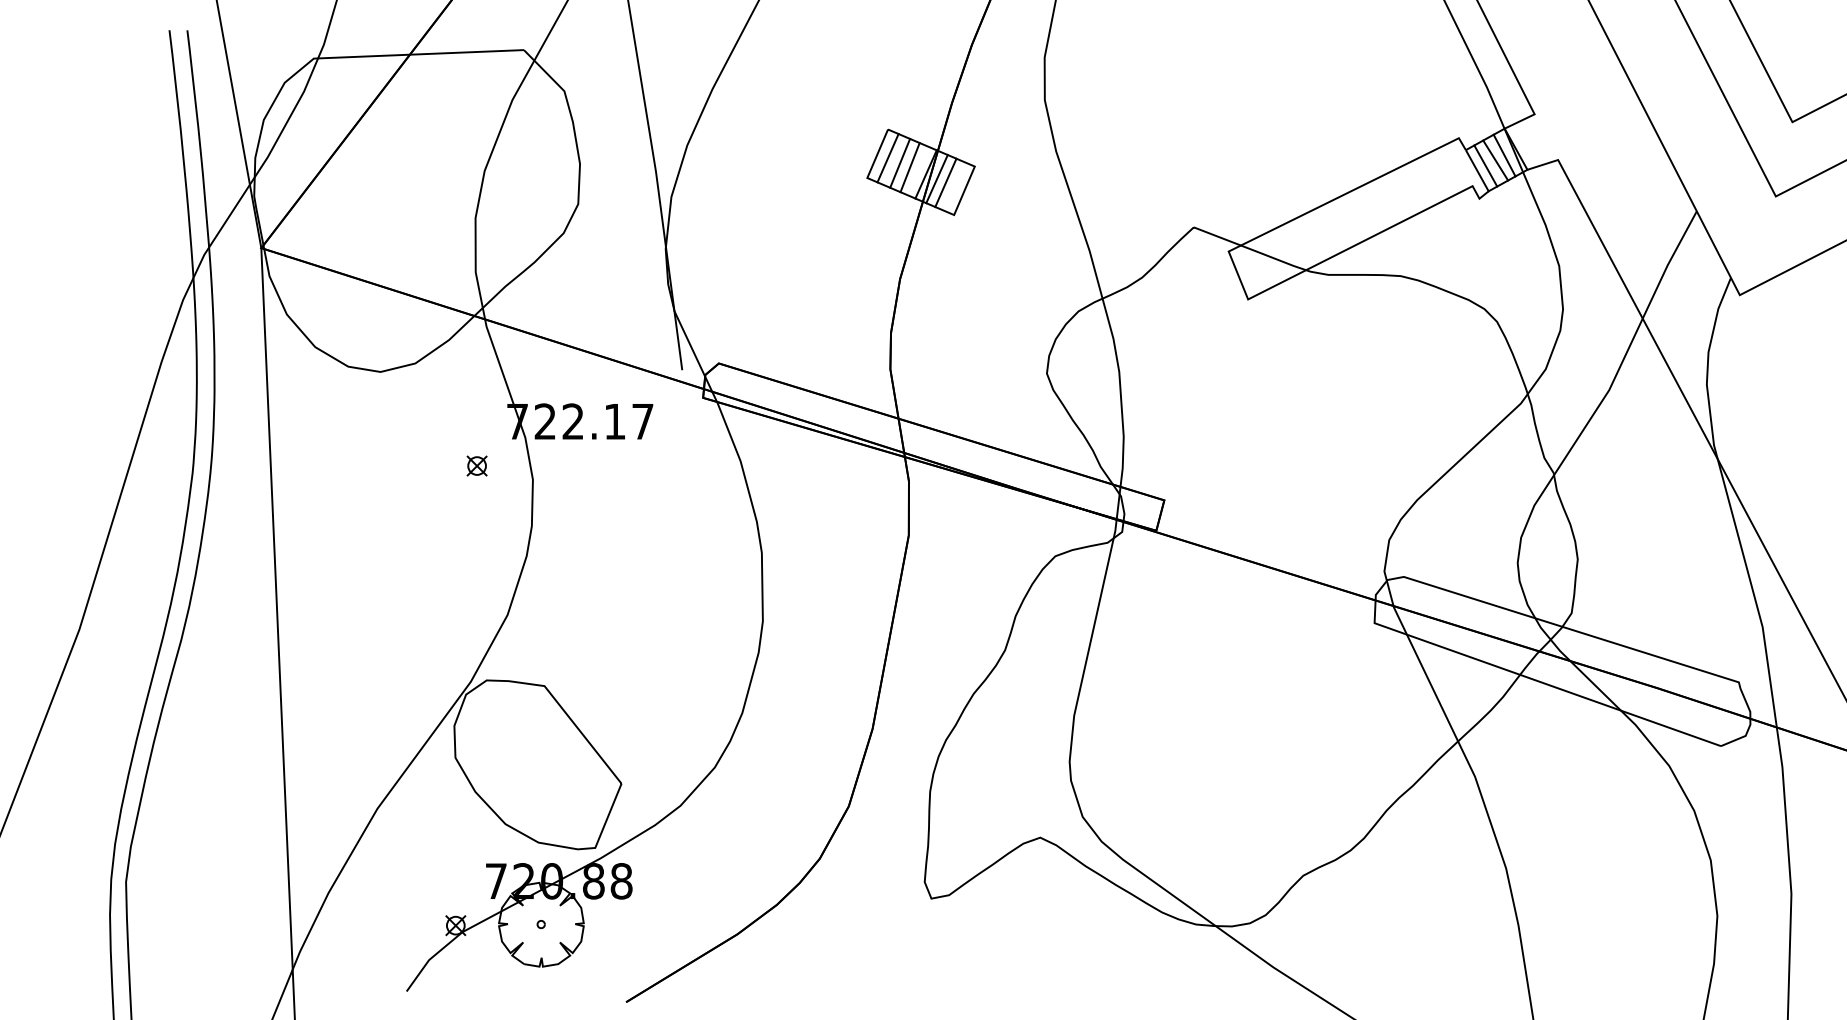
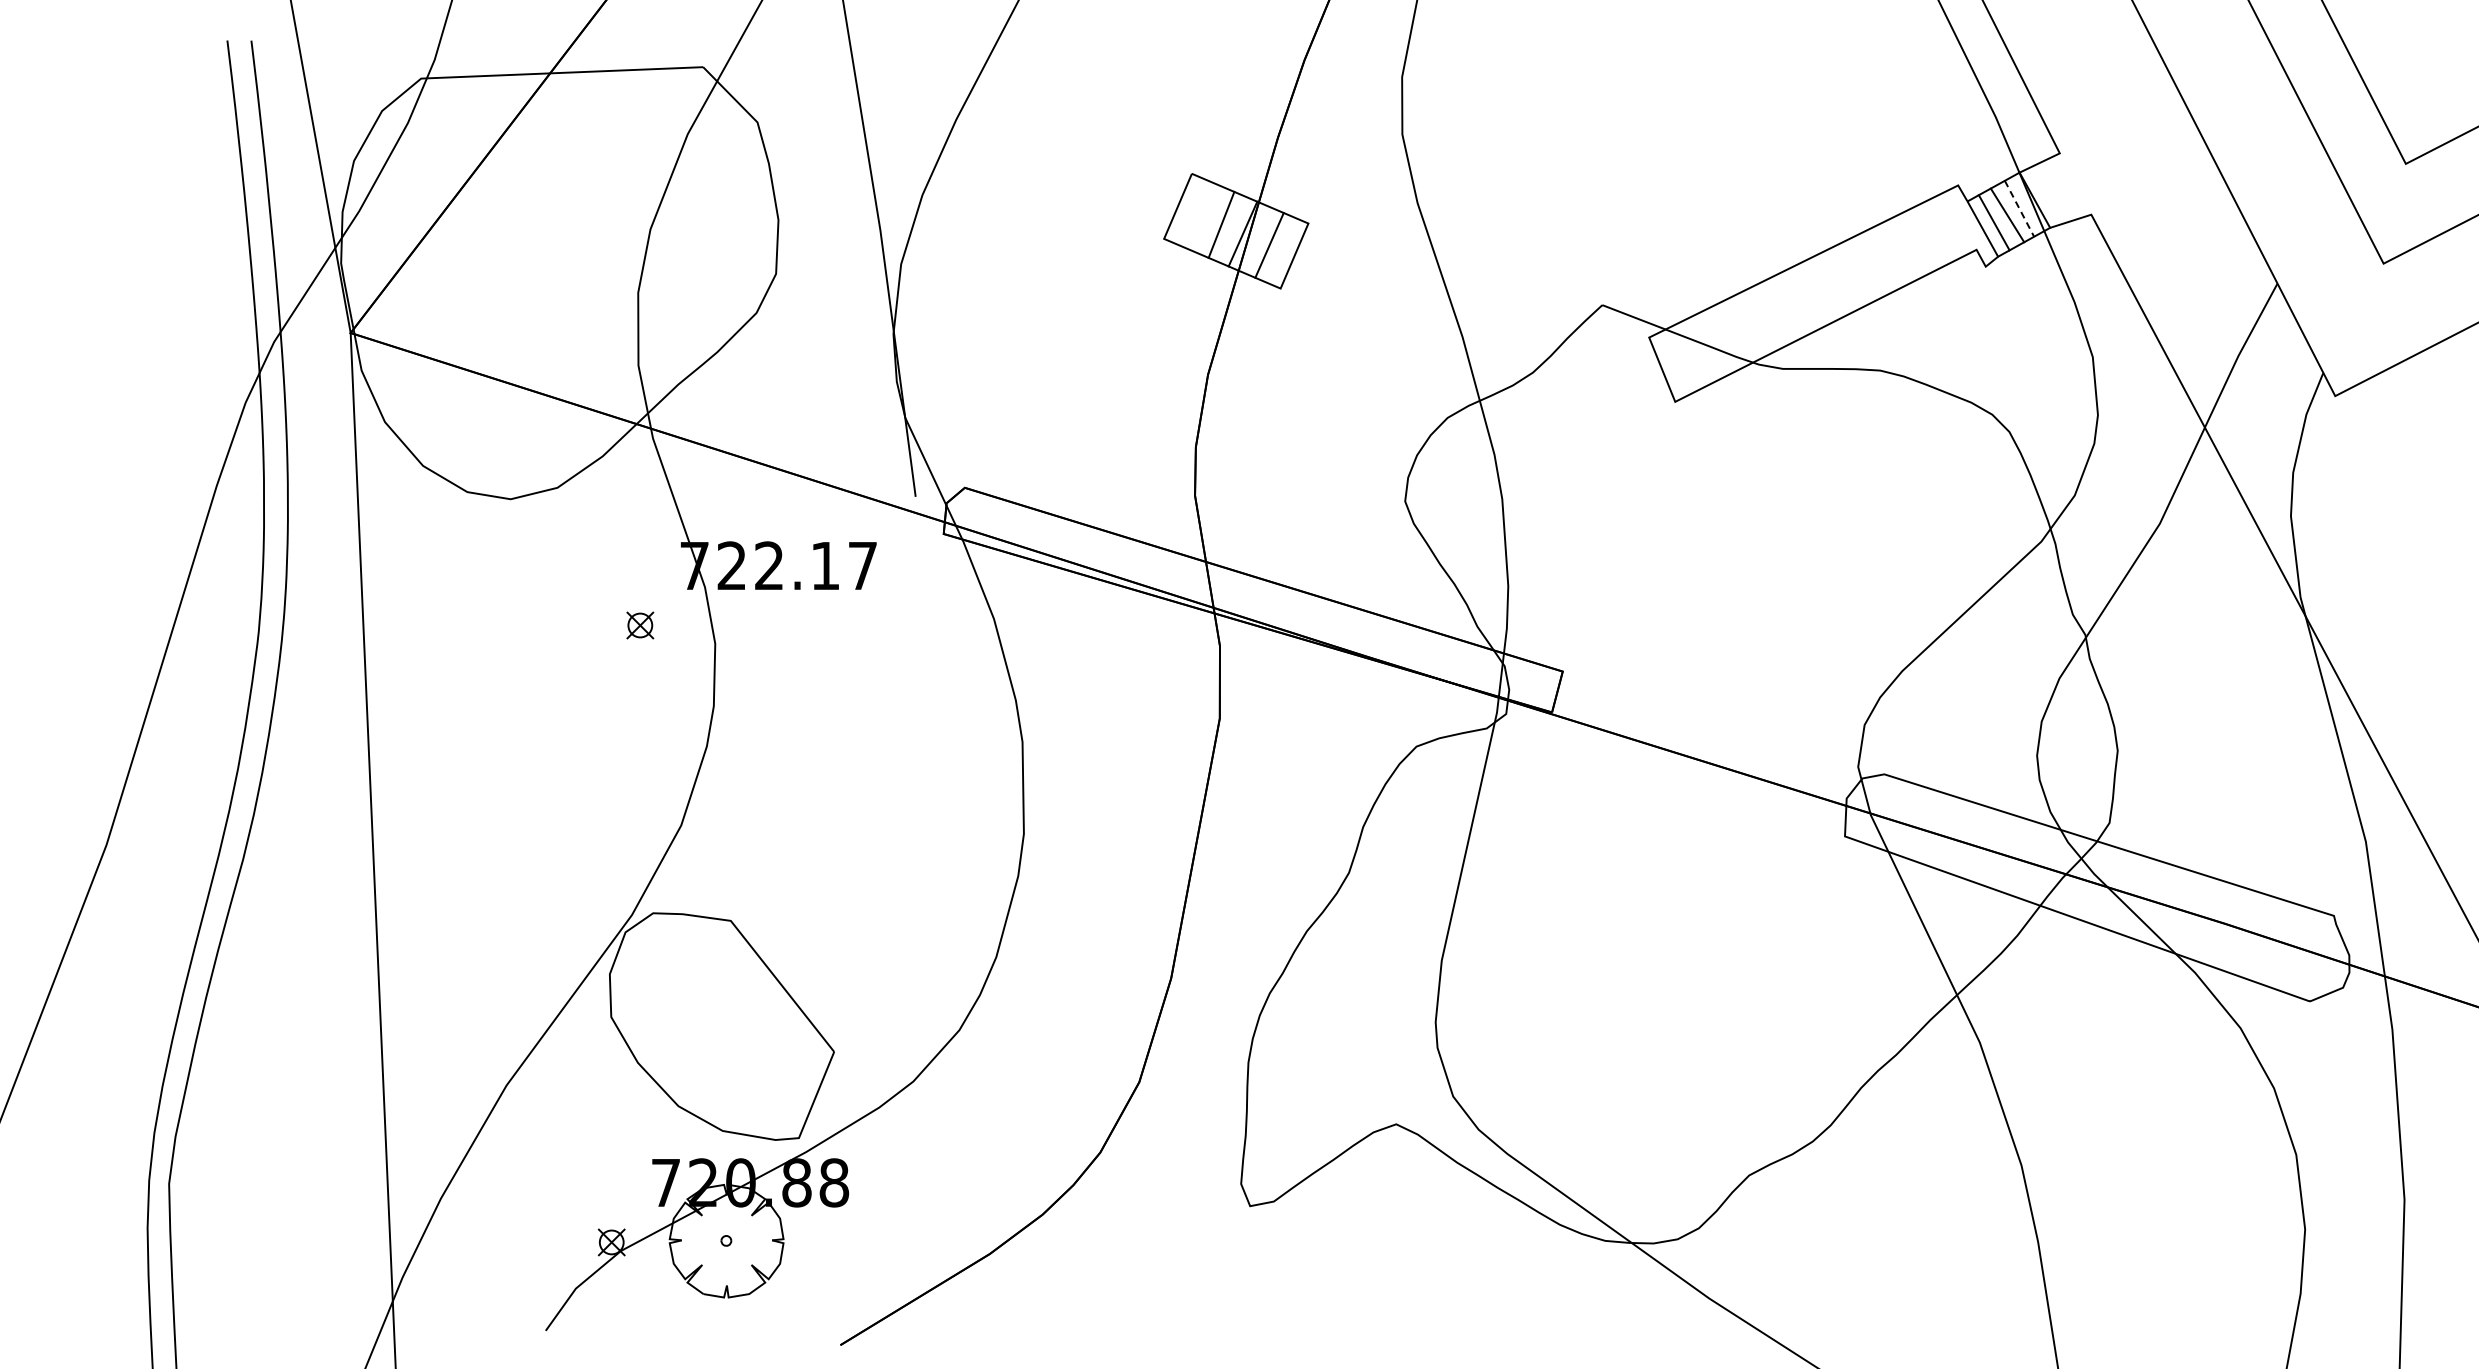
line: (1504, 155) -> (2019, 208), solid -> dashed
line: (887, 157) -> (1191, 211), removed
line: (899, 163) -> (1207, 219), removed
line: (936, 179) -> (1257, 240), removed

